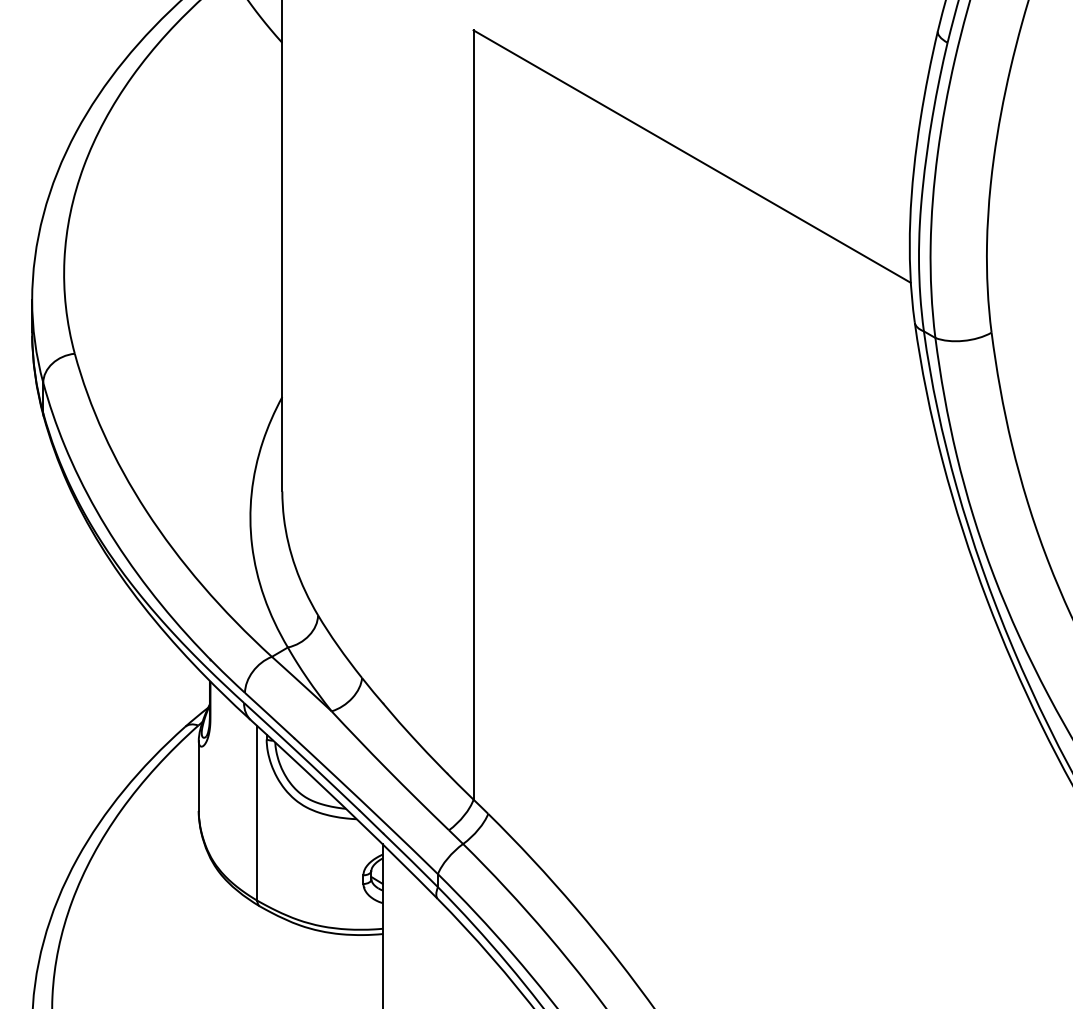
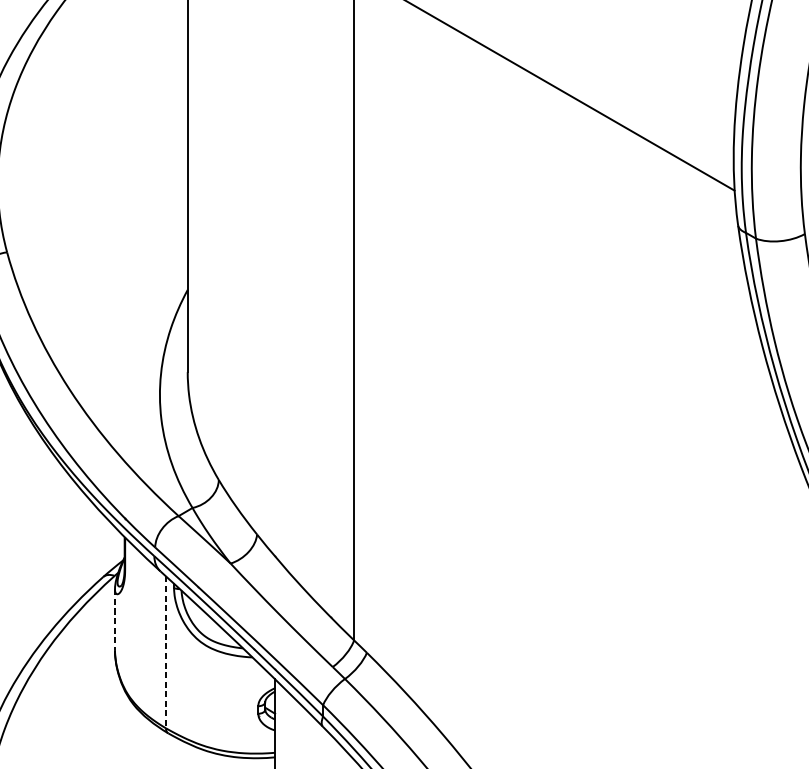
line: (198, 776) -> (114, 620), solid -> dashed
line: (257, 813) -> (166, 652), solid -> dashed

